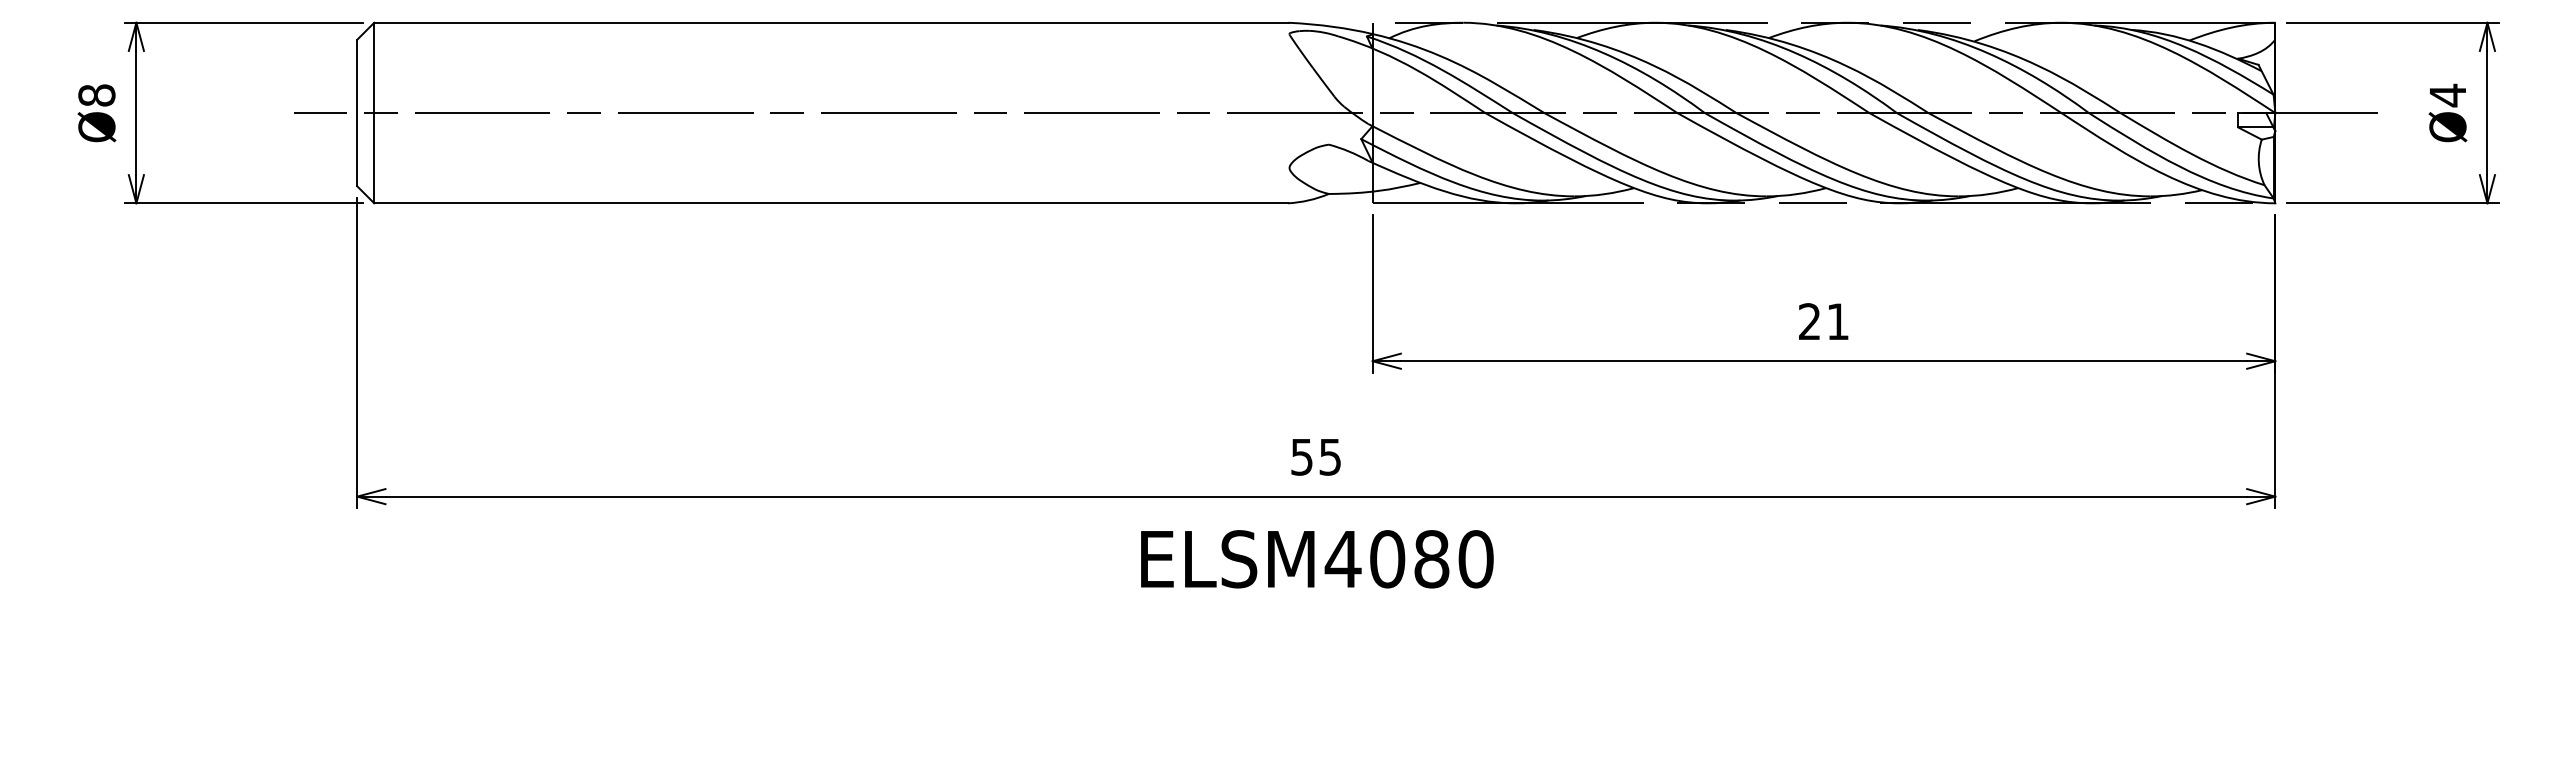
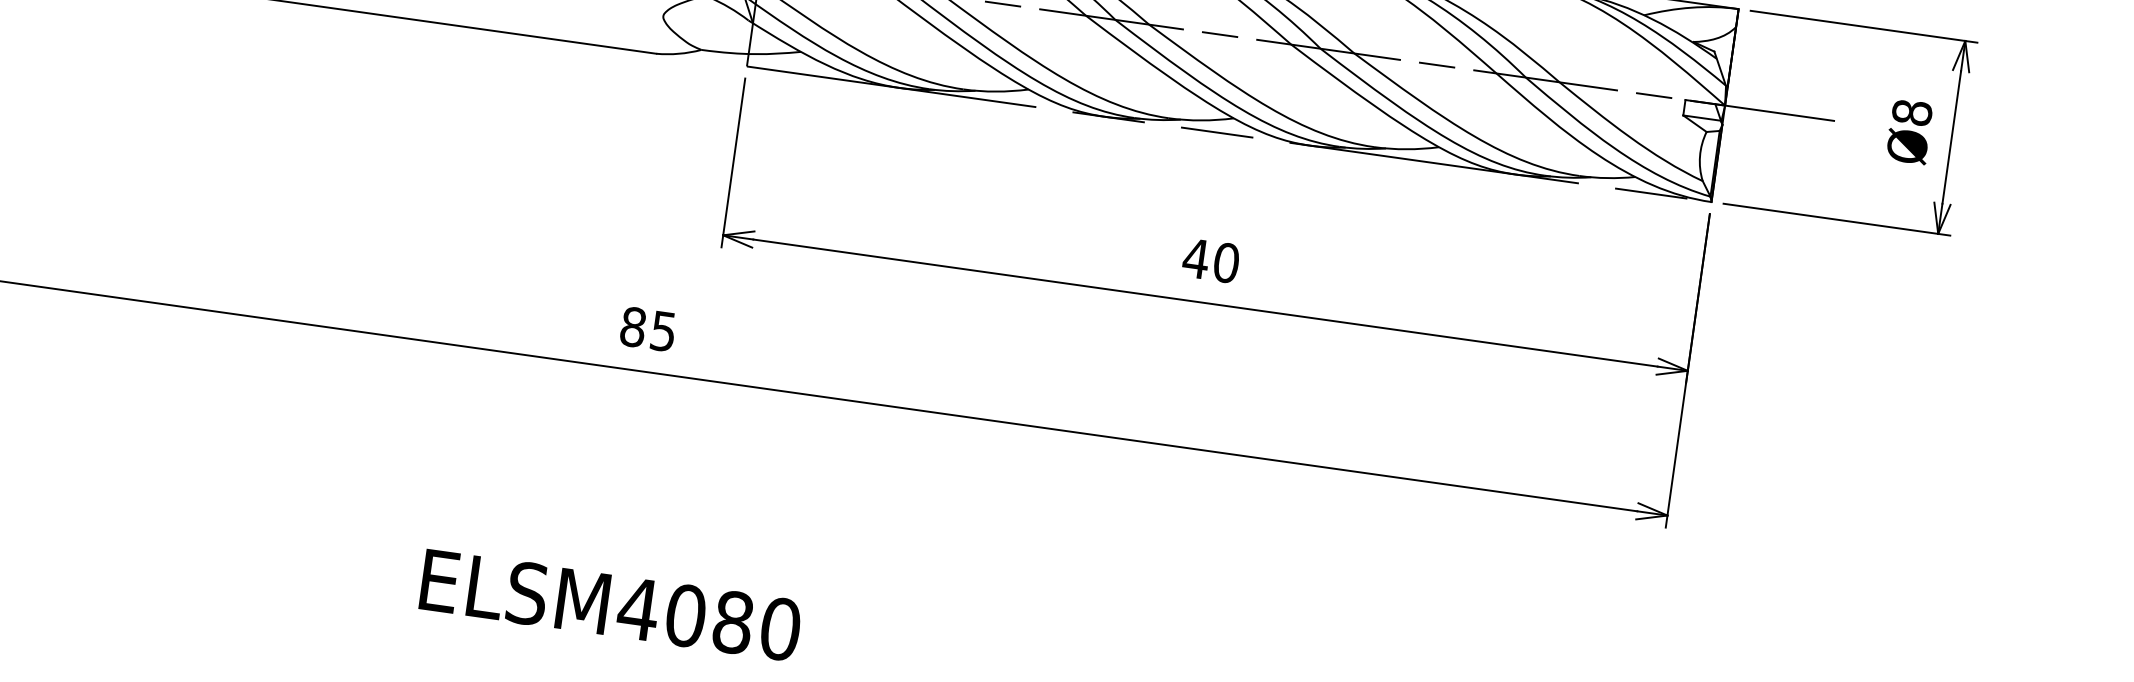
text: (2447, 95) -> (1911, 112), Ø4 -> Ø8
text: (1823, 321) -> (1210, 260), 21 -> 40
text: (1302, 456) -> (633, 326), 55 -> 85
text: (1317, 559) -> (610, 605), moved

